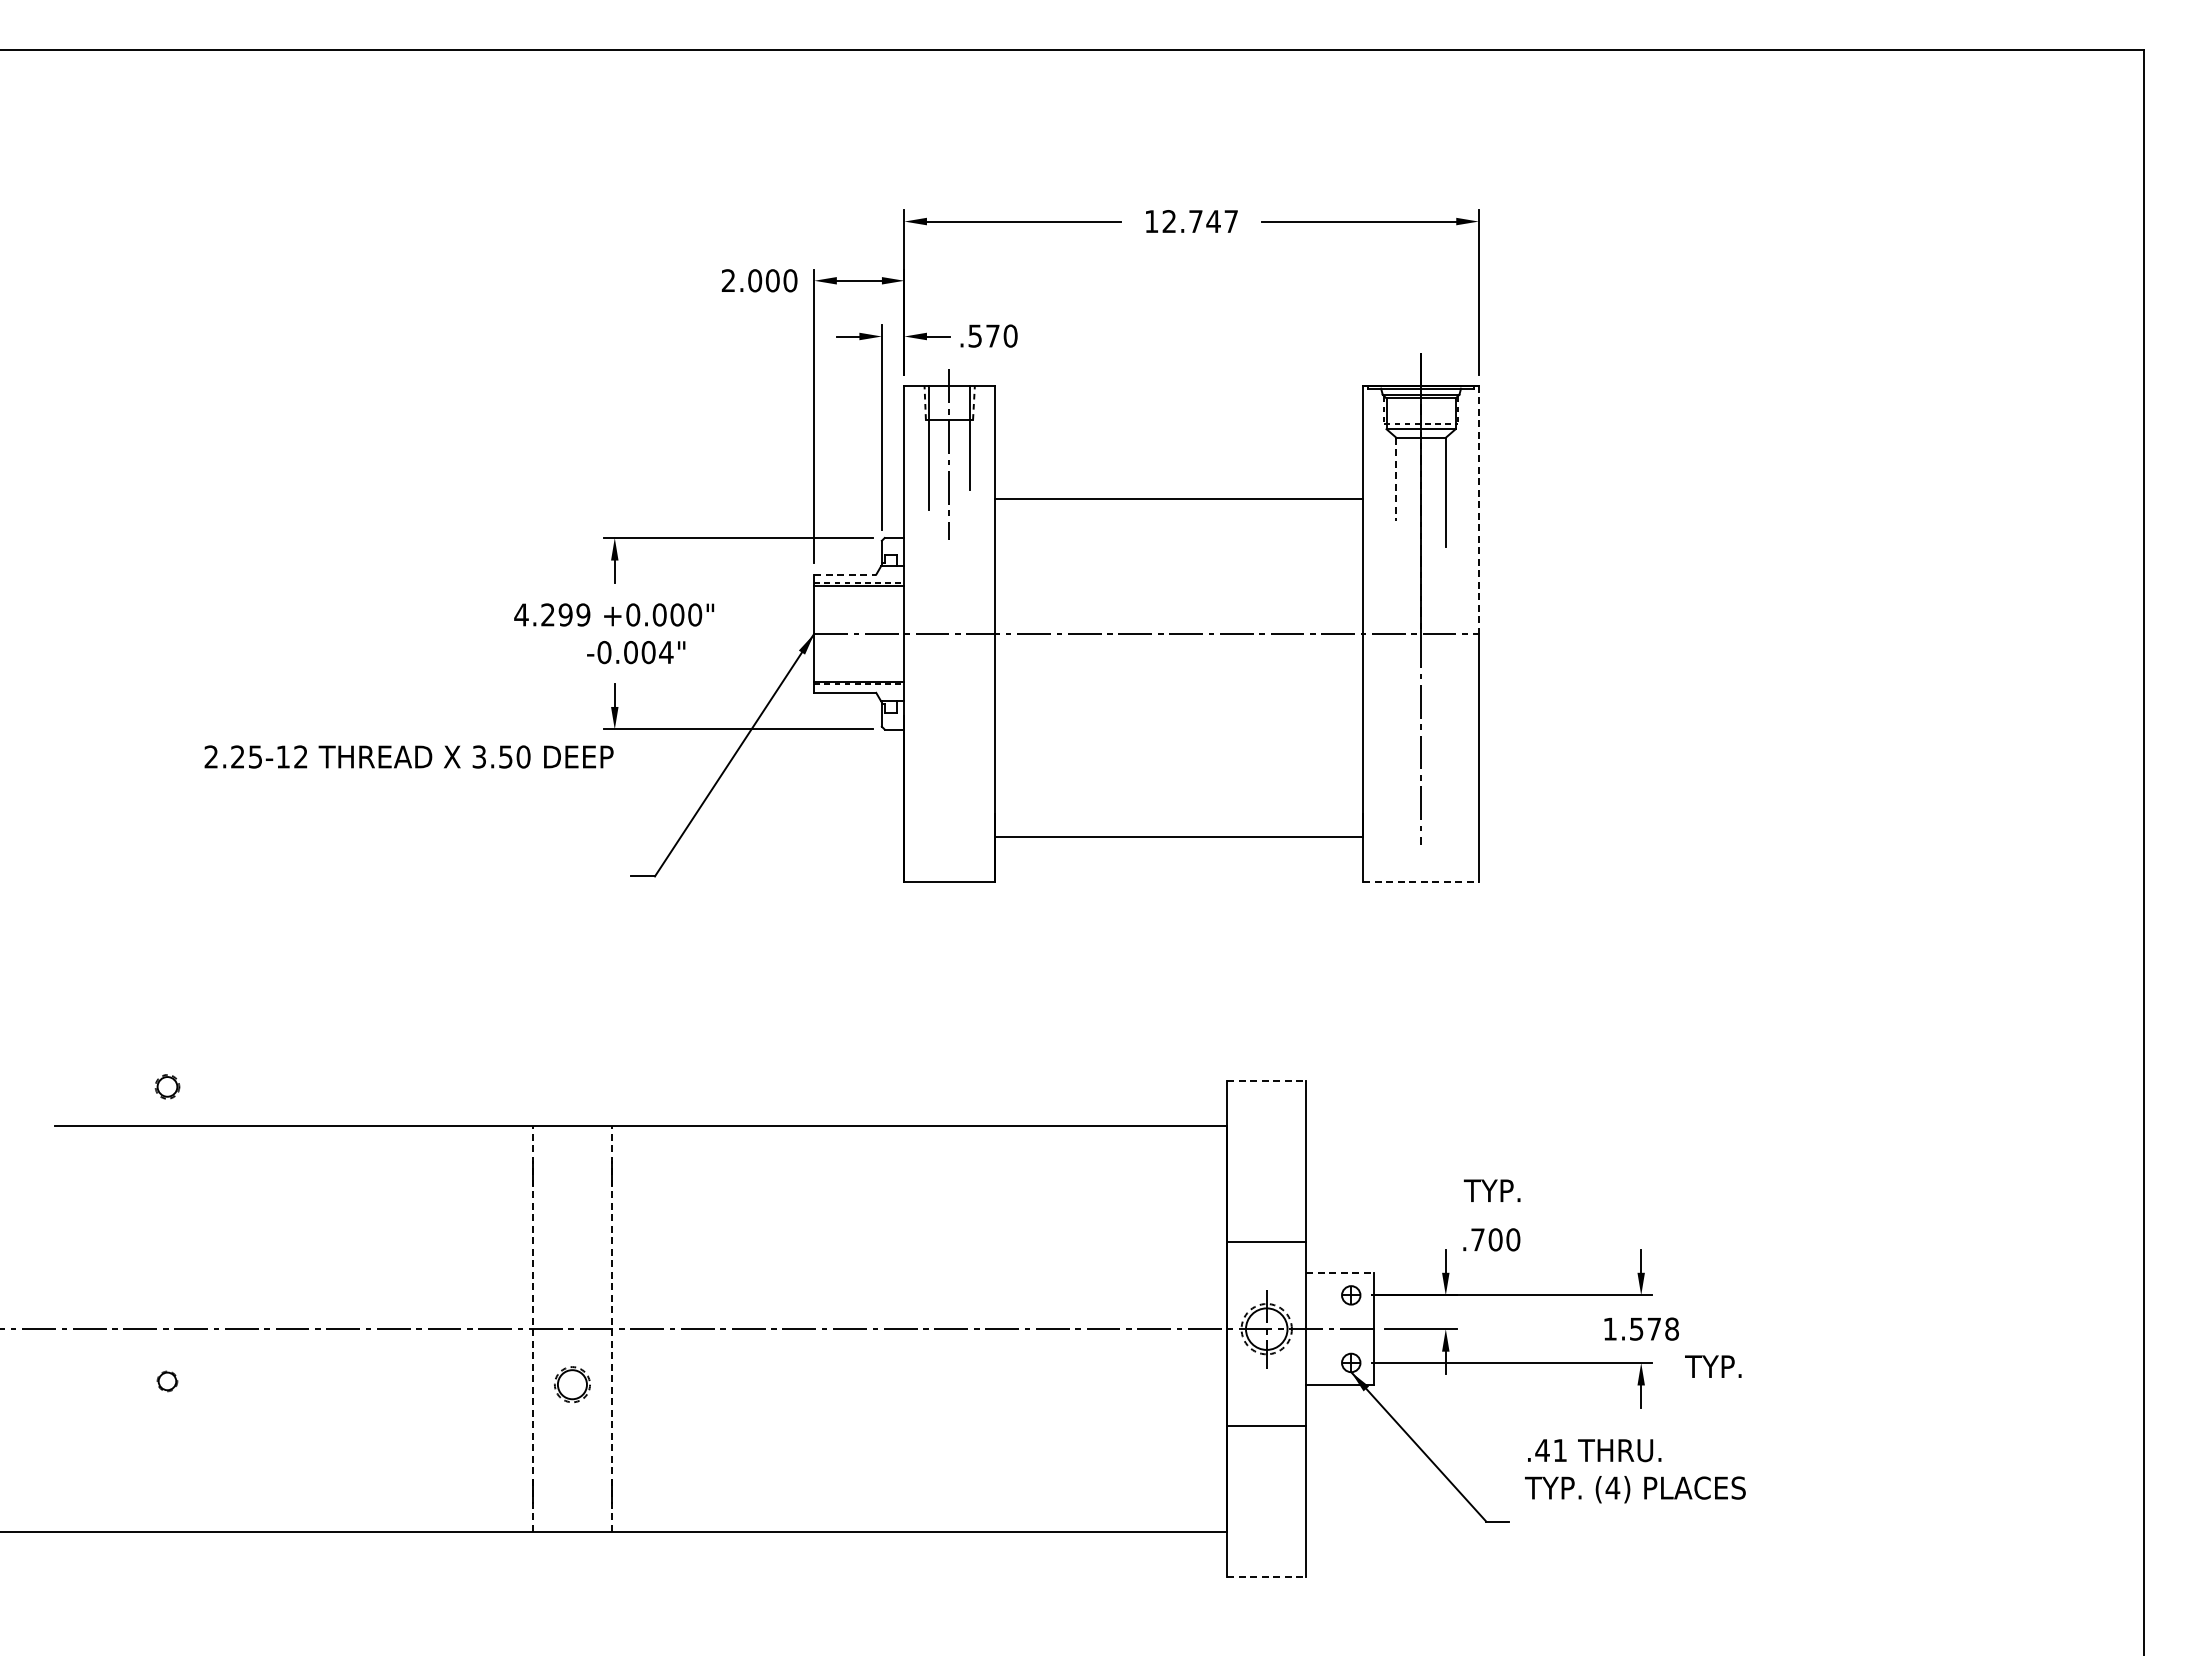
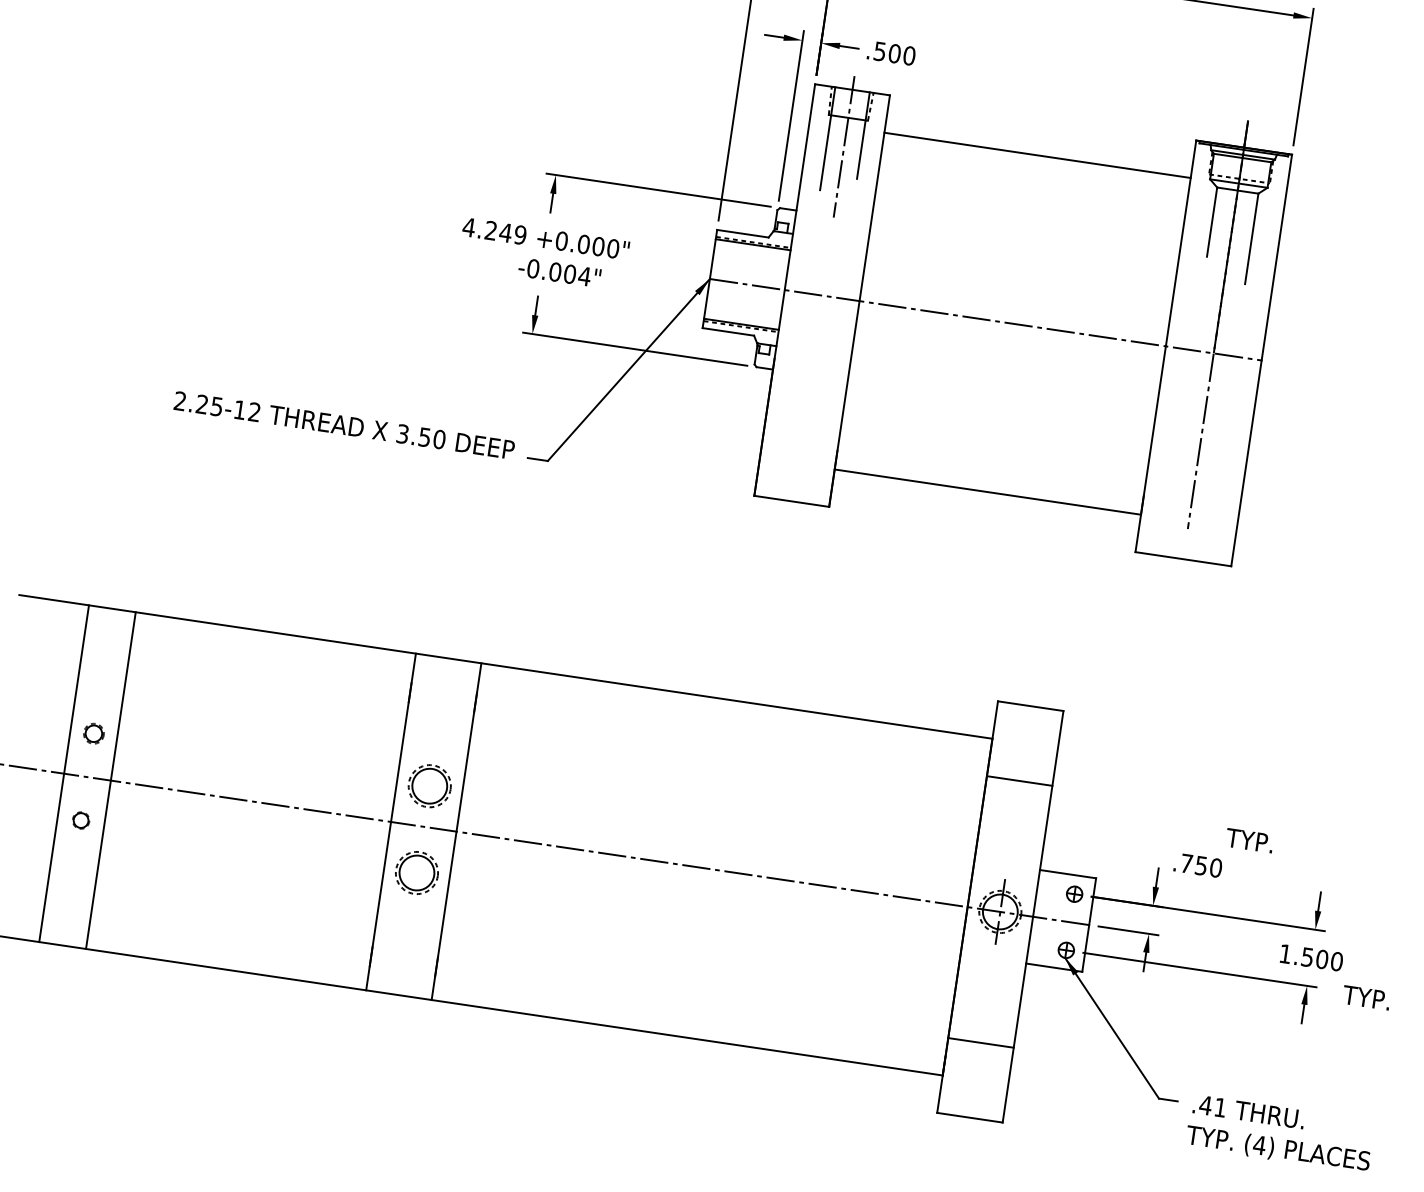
text: (992, 335) -> (894, 53), .570 -> .500
line: (1396, 479) -> (1212, 222), dashed -> solid
line: (1178, 499) -> (1037, 155), moved
line: (1478, 509) -> (1276, 257), dashed -> solid
line: (845, 574) -> (743, 233), dashed -> solid
text: (565, 614) -> (505, 232), 4.299 -> 4.249
text: (408, 756) -> (344, 425), moved
line: (1421, 881) -> (1183, 559), dashed -> solid
line: (1267, 1081) -> (1031, 706), dashed -> solid
part: (167, 1086) -> (93, 733), moved
text: (1491, 1190) -> (1249, 840), moved
text: (1495, 1239) -> (1201, 865), .700 -> .750
line: (1266, 1242) -> (1019, 780), moved
line: (1339, 1272) -> (1067, 873), dashed -> solid
part: (572, 1280) -> (429, 786), added
line: (139, 1328) -> (64, 773), added
line: (195, 1328) -> (110, 780), added
text: (1663, 1328) -> (1329, 960), 1.578 -> 1.500
line: (533, 1329) -> (391, 822), dashed -> solid
line: (611, 1329) -> (456, 831), dashed -> solid
part: (572, 1384) -> (417, 872), size x1.43
line: (1266, 1425) -> (980, 1042), moved
text: (1635, 1471) -> (1280, 1134), moved
line: (1267, 1576) -> (970, 1117), dashed -> solid

